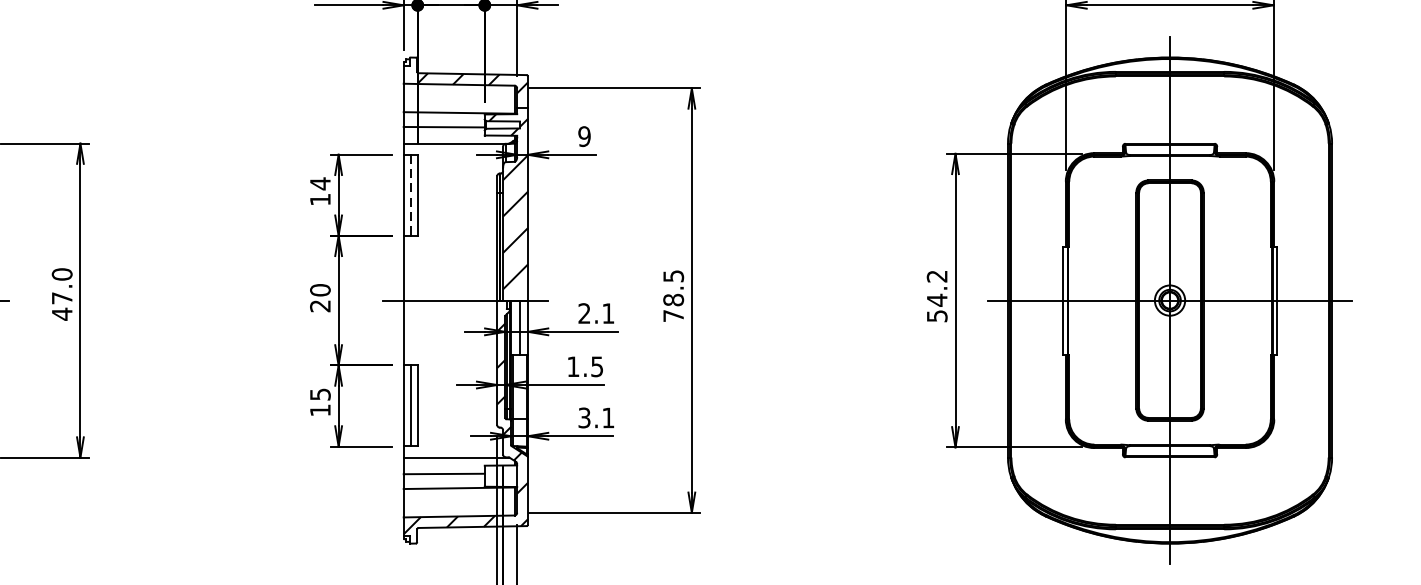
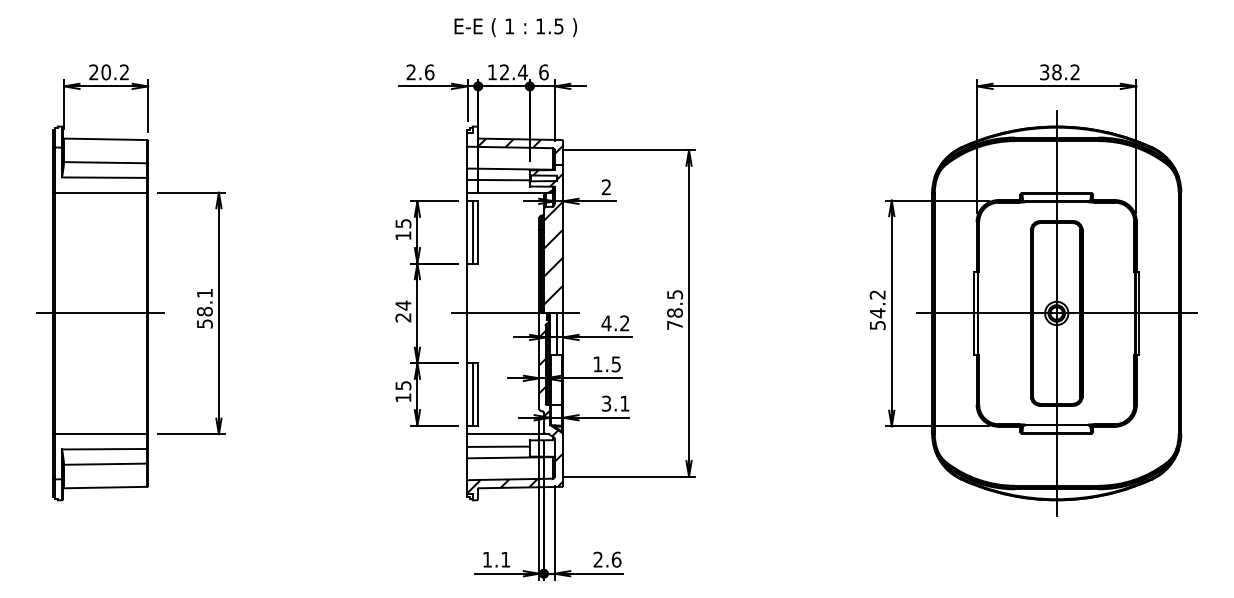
text: (584, 136) -> (606, 187), 9 -> 2
text: (320, 183) -> (403, 223), 14 -> 15
line: (411, 195) -> (473, 232), dashed -> solid
text: (320, 290) -> (403, 305), 20 -> 24
text: (61, 294) -> (204, 308), 47.0 -> 58.1
text: (596, 313) -> (615, 323), 2.1 -> 4.2

